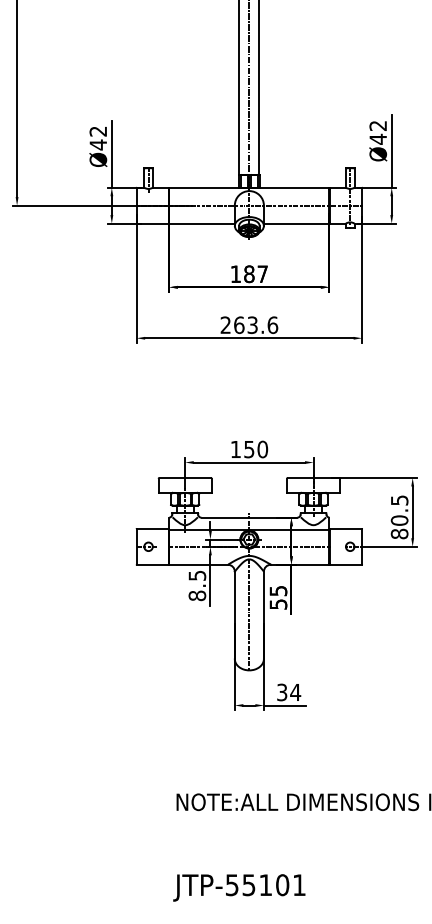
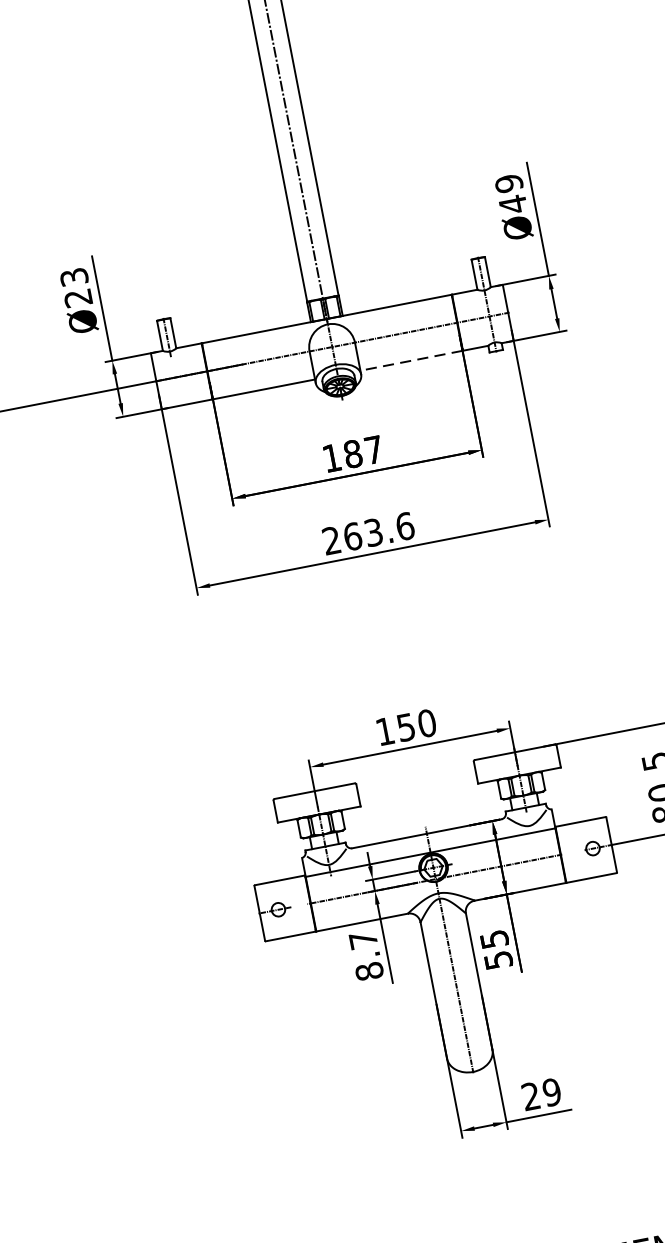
text: (378, 125) -> (509, 182), Ø42 -> Ø49
text: (98, 138) -> (76, 288), Ø42 -> Ø23
line: (296, 223) -> (411, 360), solid -> dashed
text: (197, 575) -> (363, 939), 8.5 -> 8.7
text: (289, 692) -> (542, 1094), 34 -> 29

